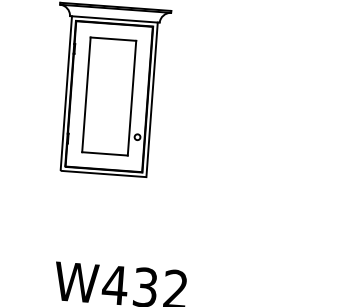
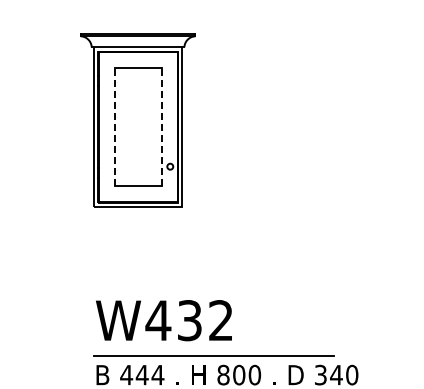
line: (86, 94) -> (114, 126), solid -> dashed
line: (131, 97) -> (161, 126), solid -> dashed

